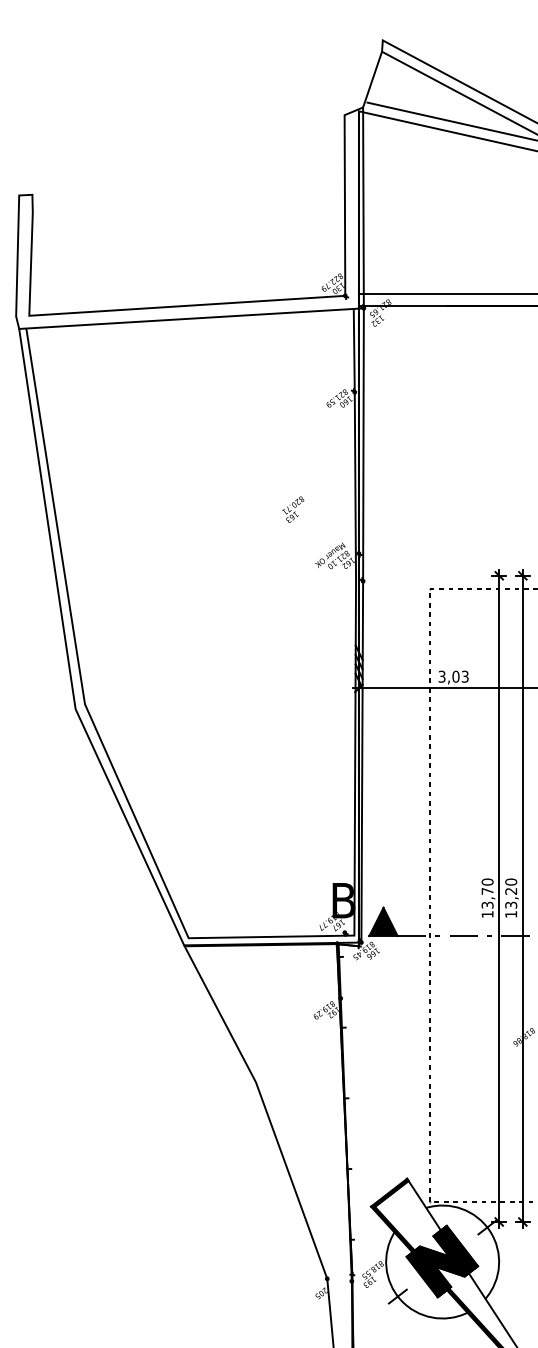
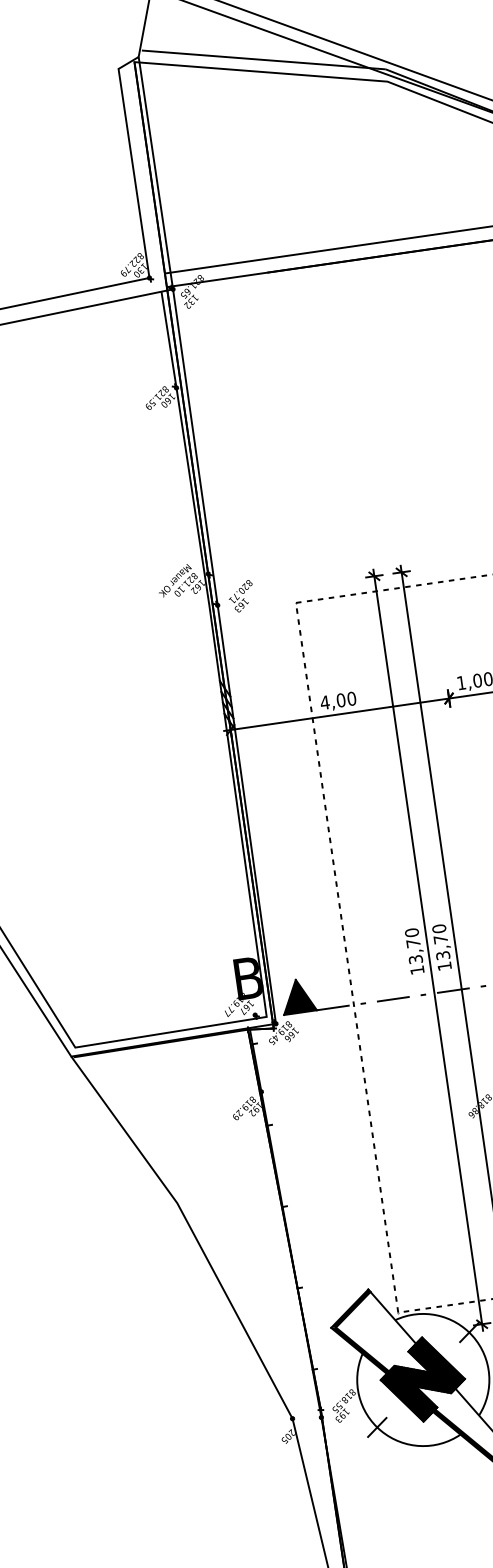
text: (293, 509) -> (241, 596), moved
text: (453, 676) -> (338, 700), 3,03 -> 4,00
text: (511, 891) -> (441, 939), 13,20 -> 13,70

